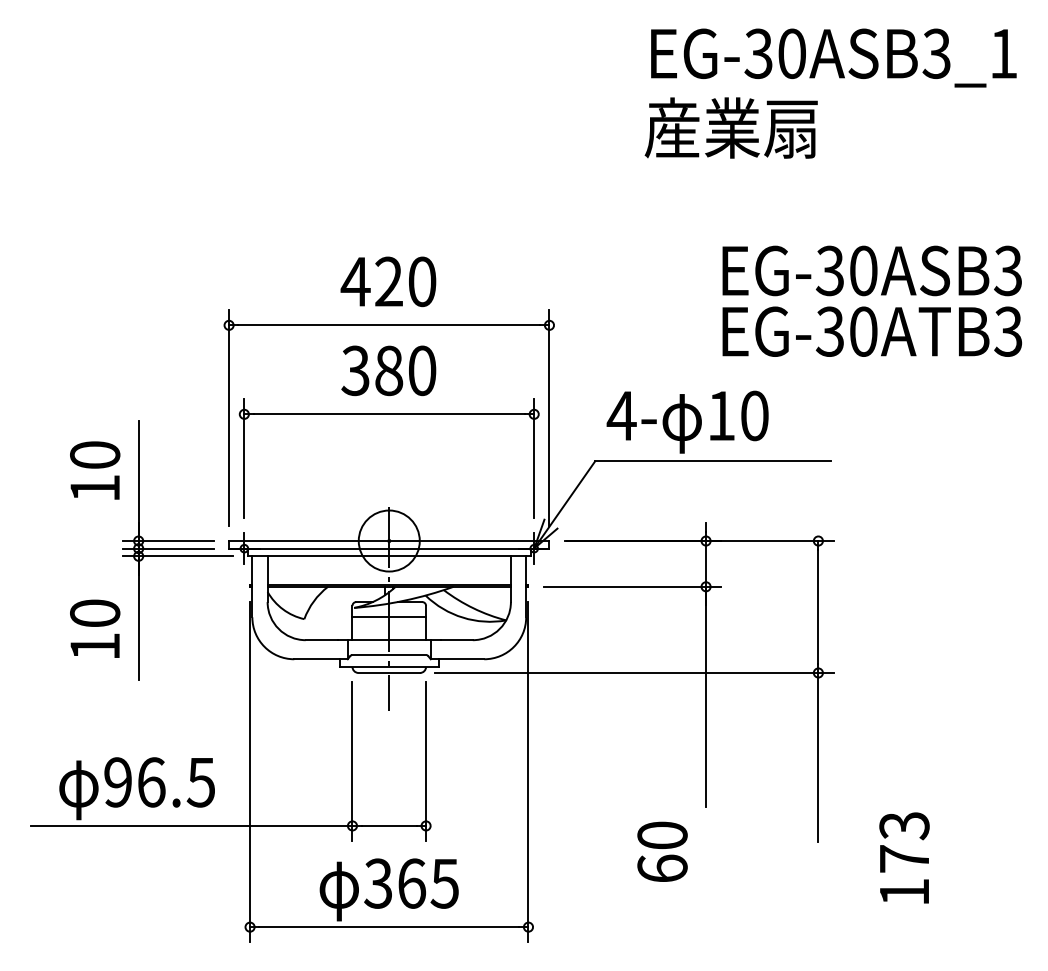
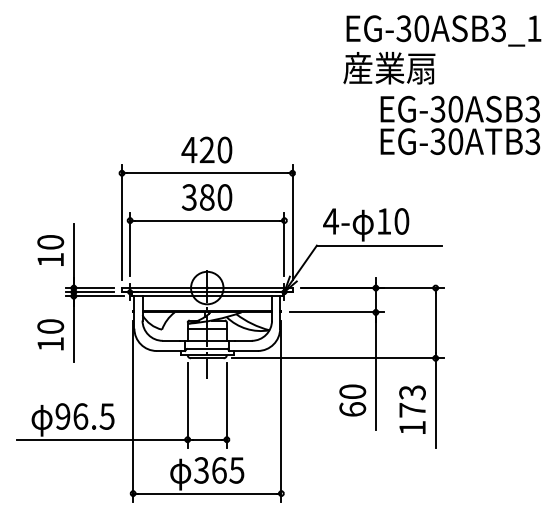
text: (872, 299) -> (460, 124), moved
text: (662, 851) -> (352, 400), moved
text: (904, 857) -> (412, 409), moved

